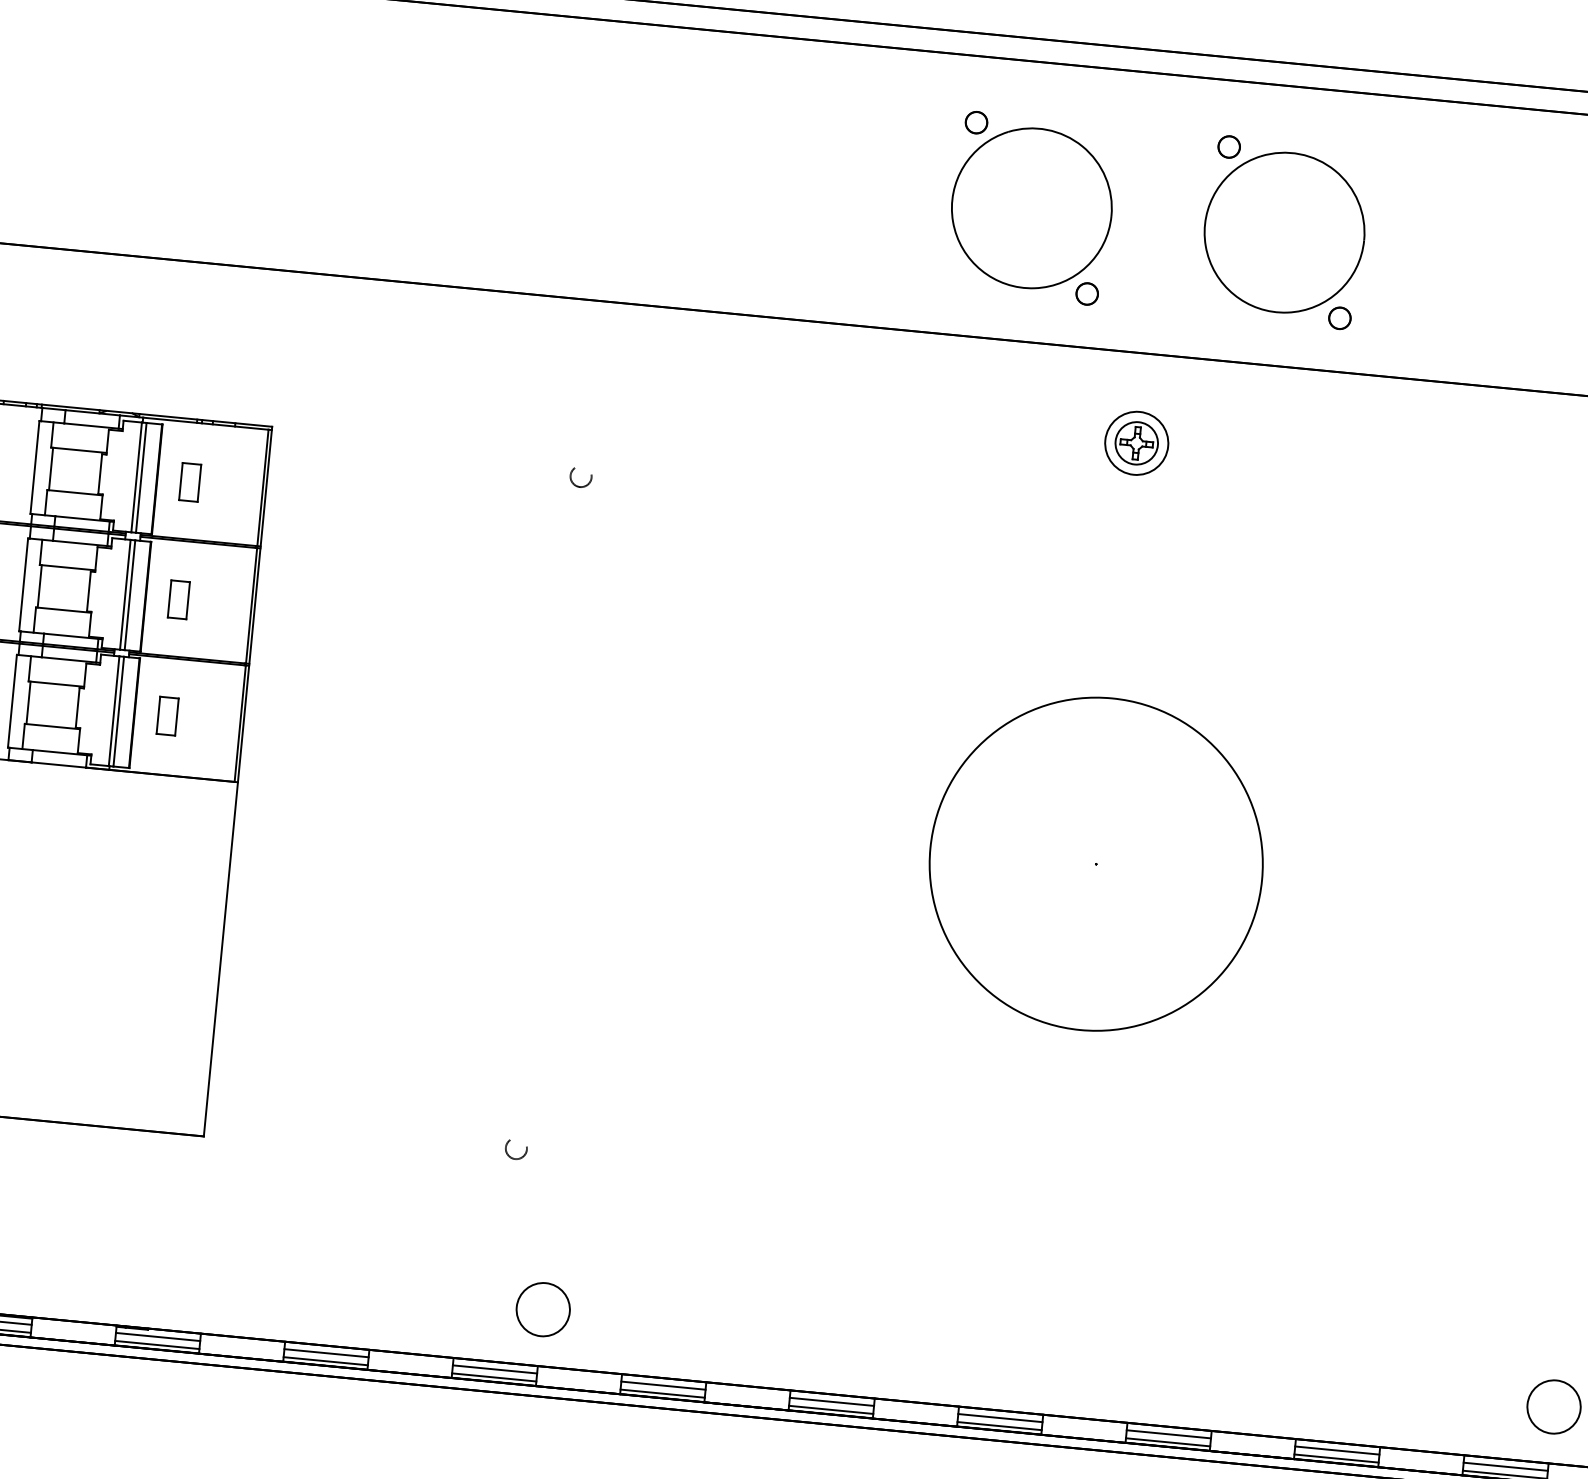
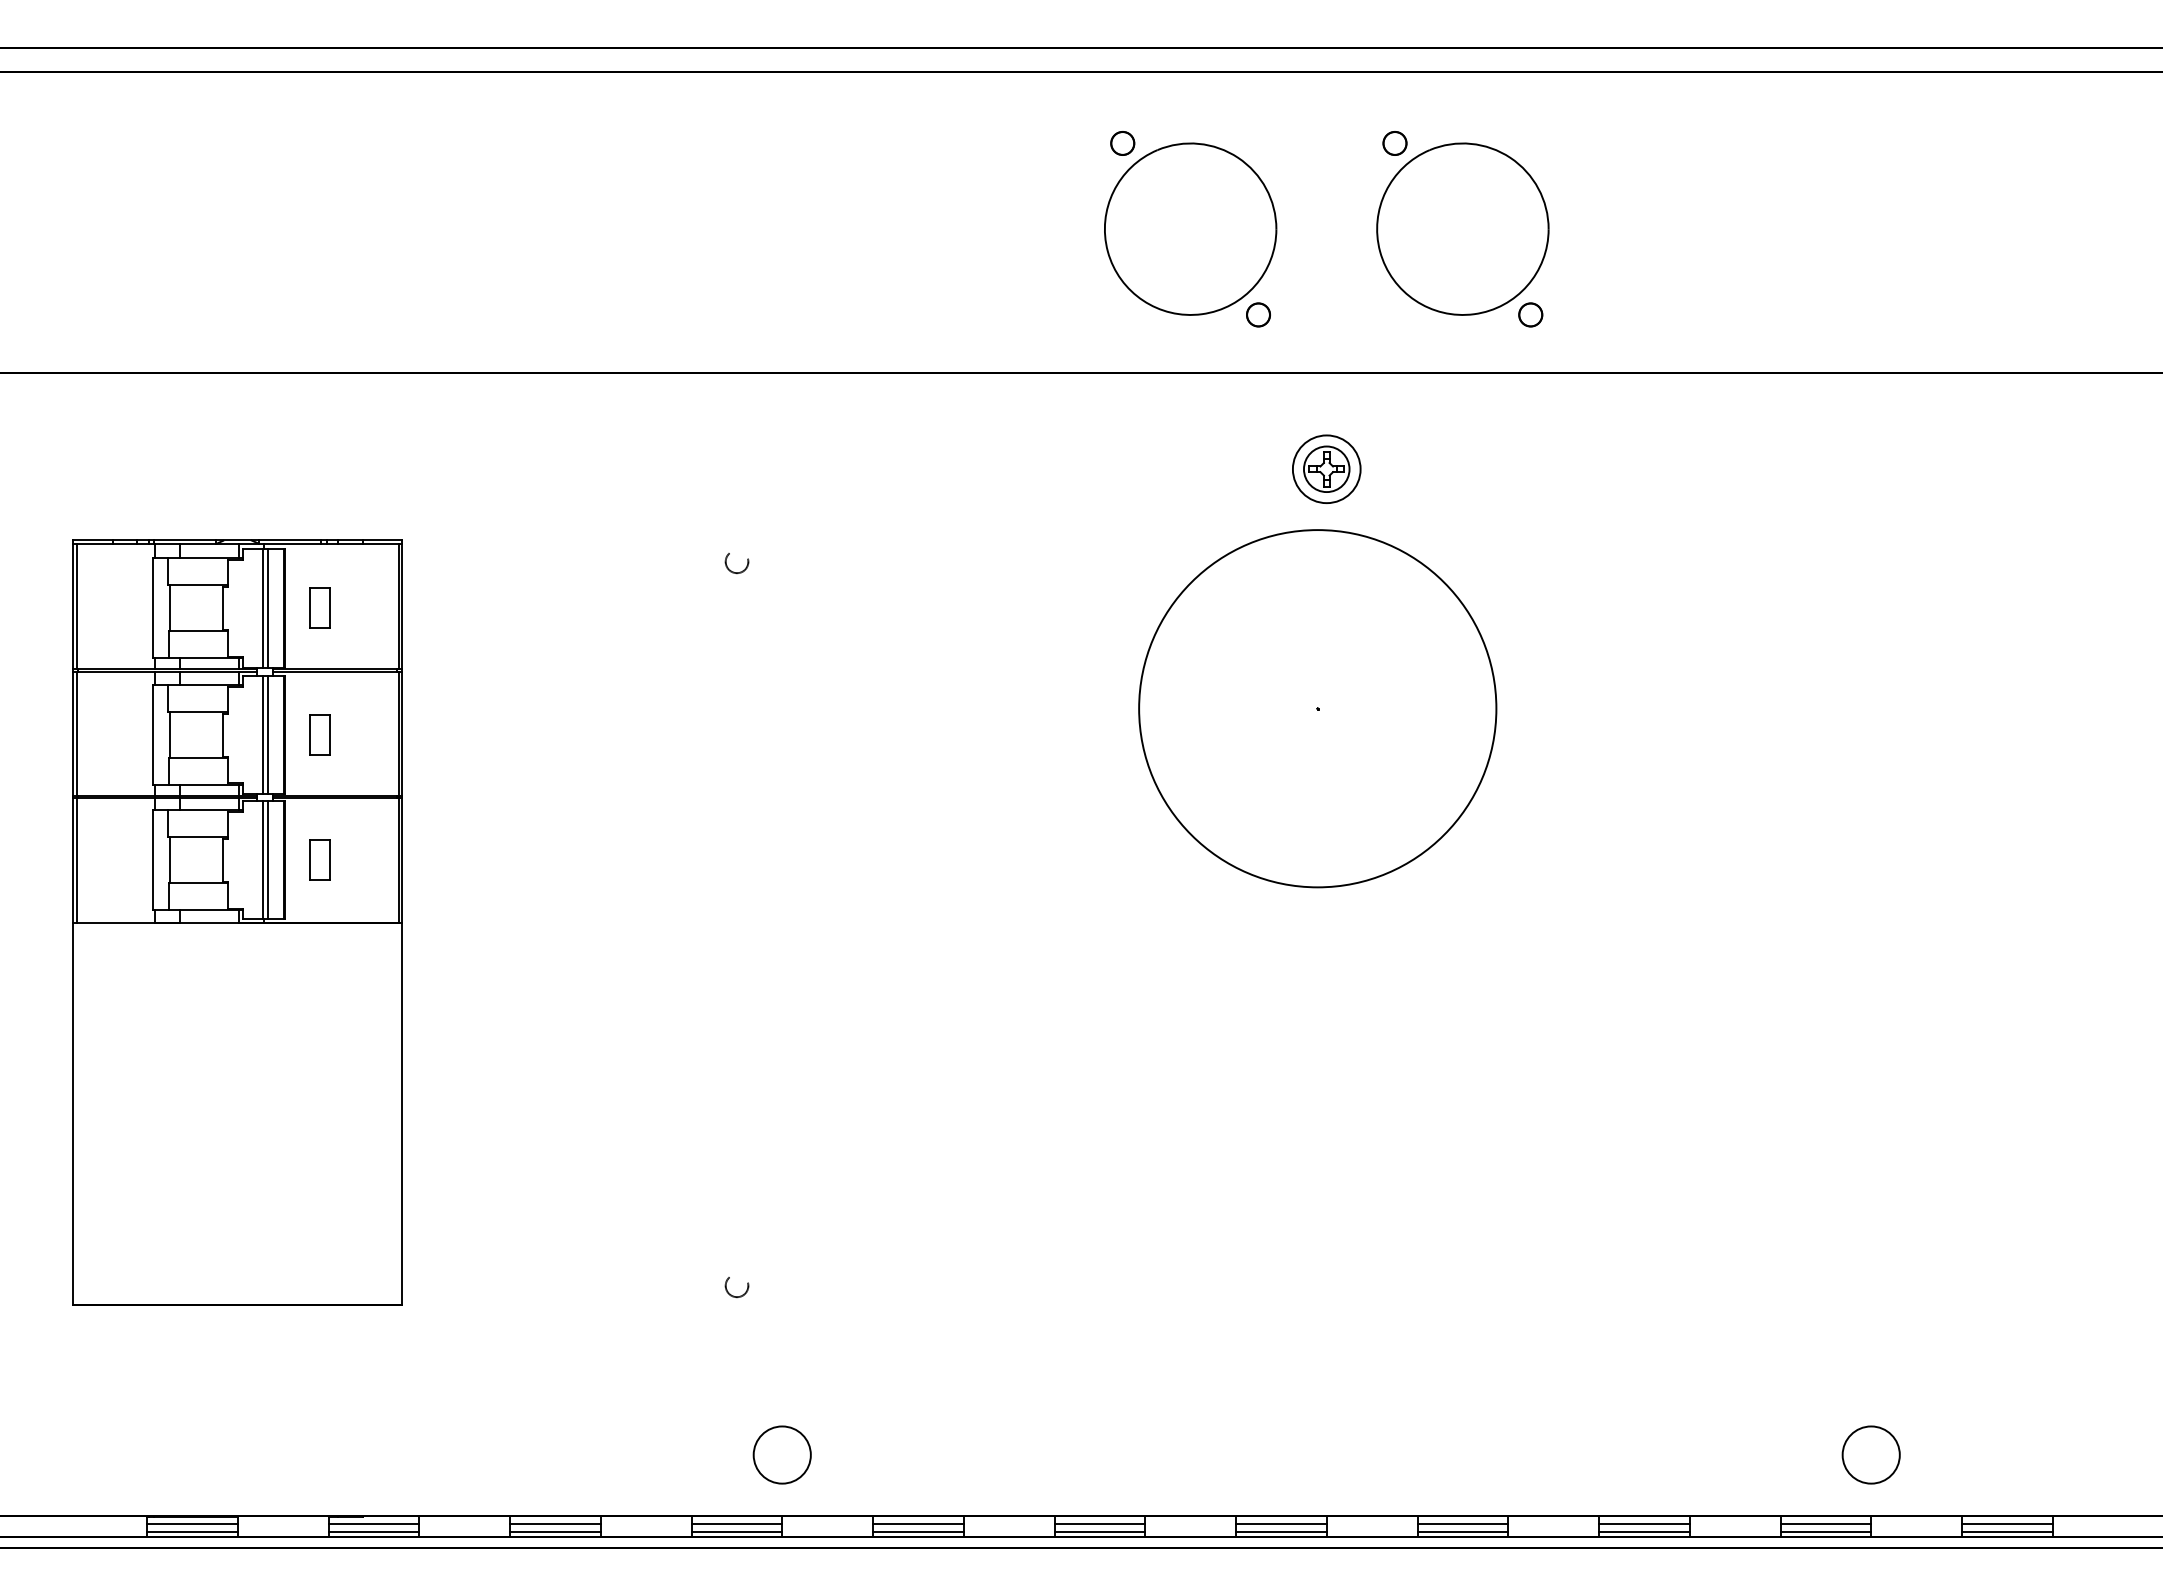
part: (1096, 864) -> (1317, 708), moved

